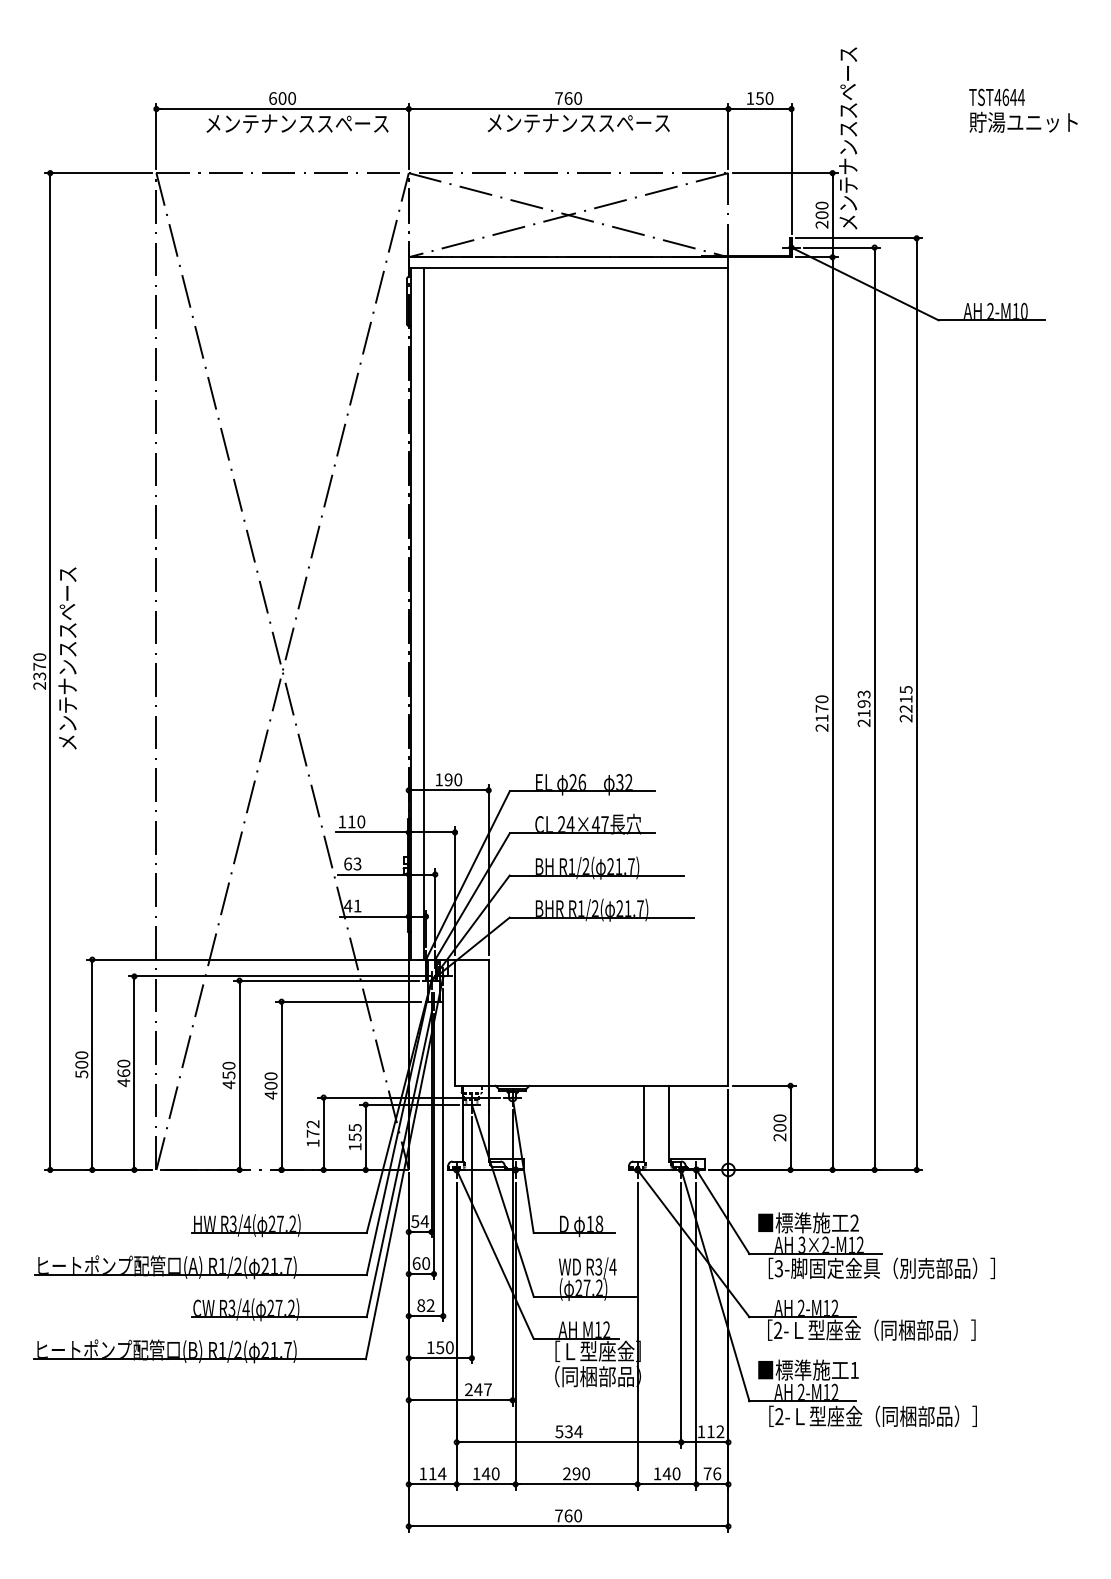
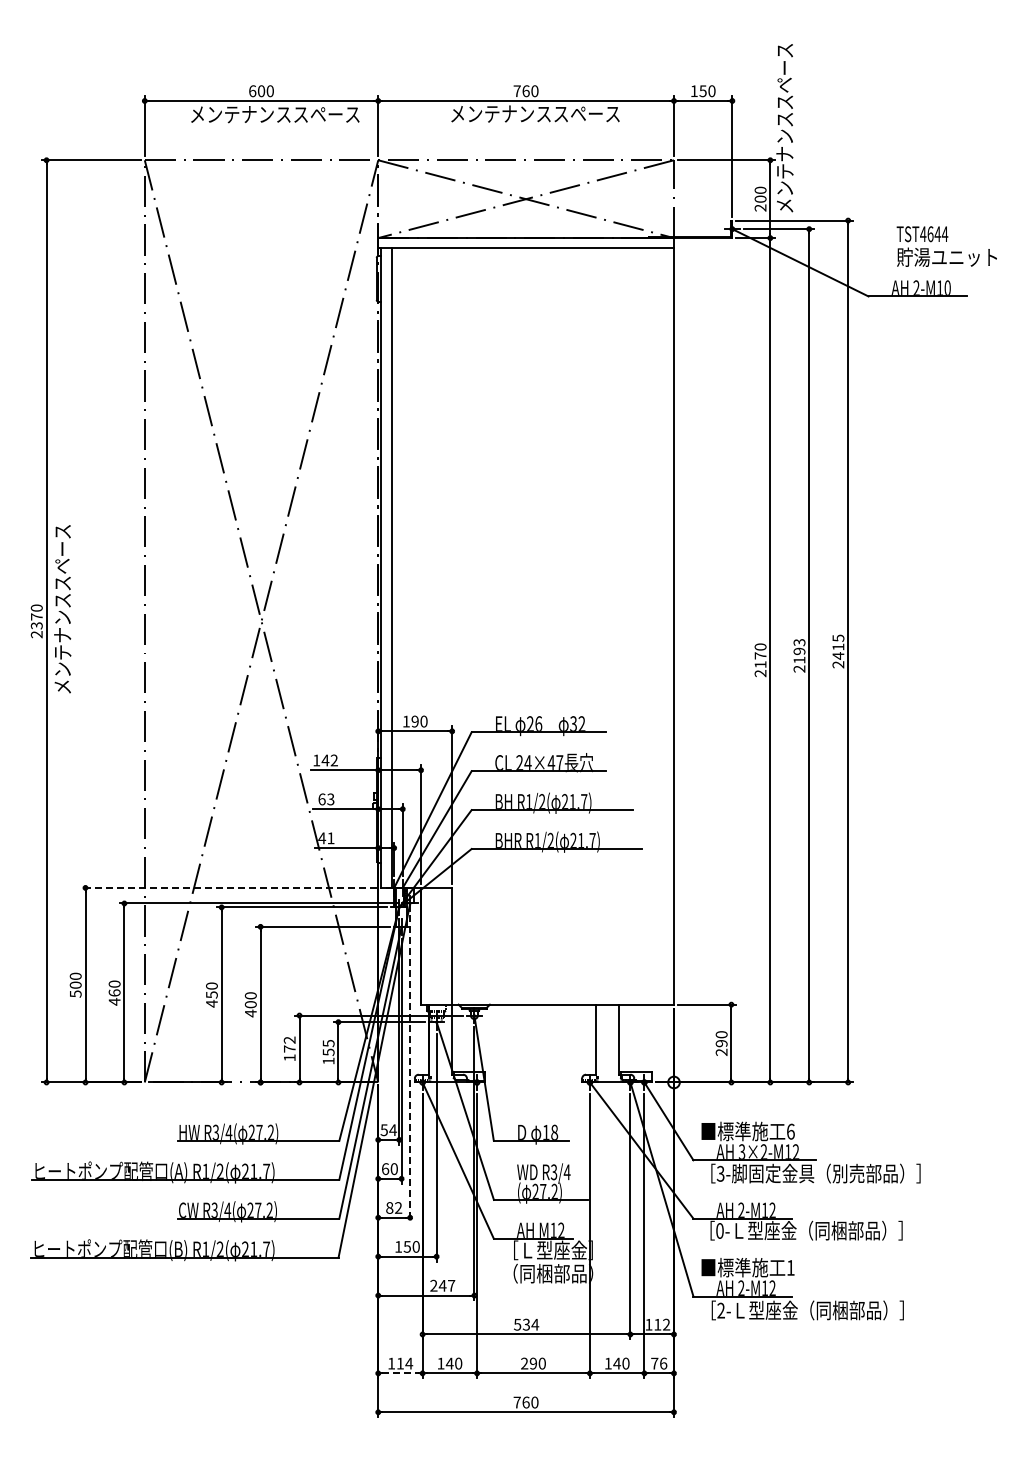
text: (1022, 110) -> (946, 246), moved
text: (906, 708) -> (838, 655), 2215 -> 2415
text: (356, 821) -> (329, 760), 110 -> 142
line: (246, 959) -> (228, 887), solid -> dashed
text: (779, 1127) -> (721, 1043), 200 -> 290
line: (443, 1154) -> (410, 1068), solid -> dashed
text: (854, 1222) -> (790, 1131), 2 -> 6
text: (777, 1329) -> (719, 1230), 2- -> 0-
line: (432, 1484) -> (400, 1373), solid -> dashed

